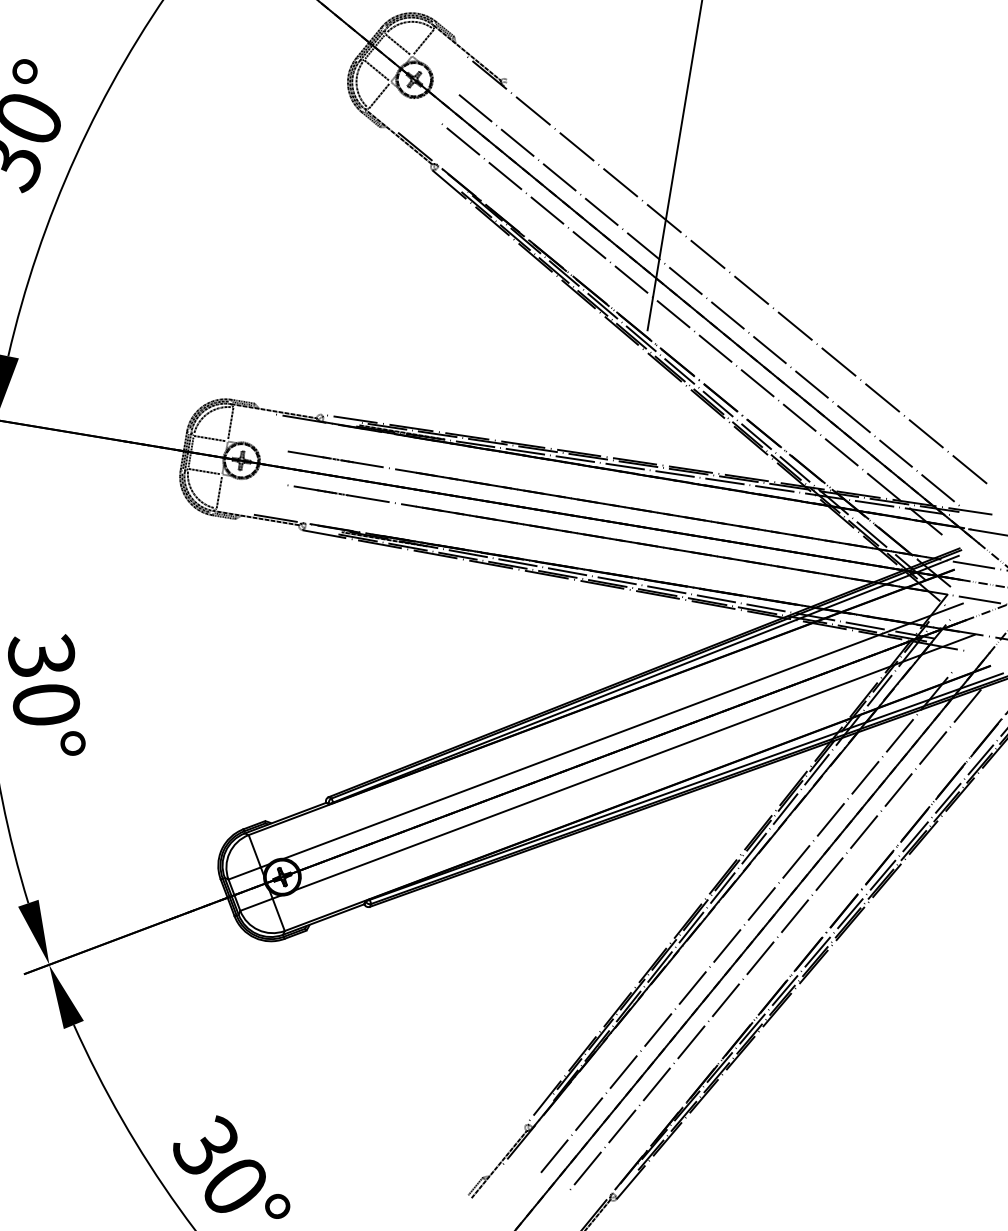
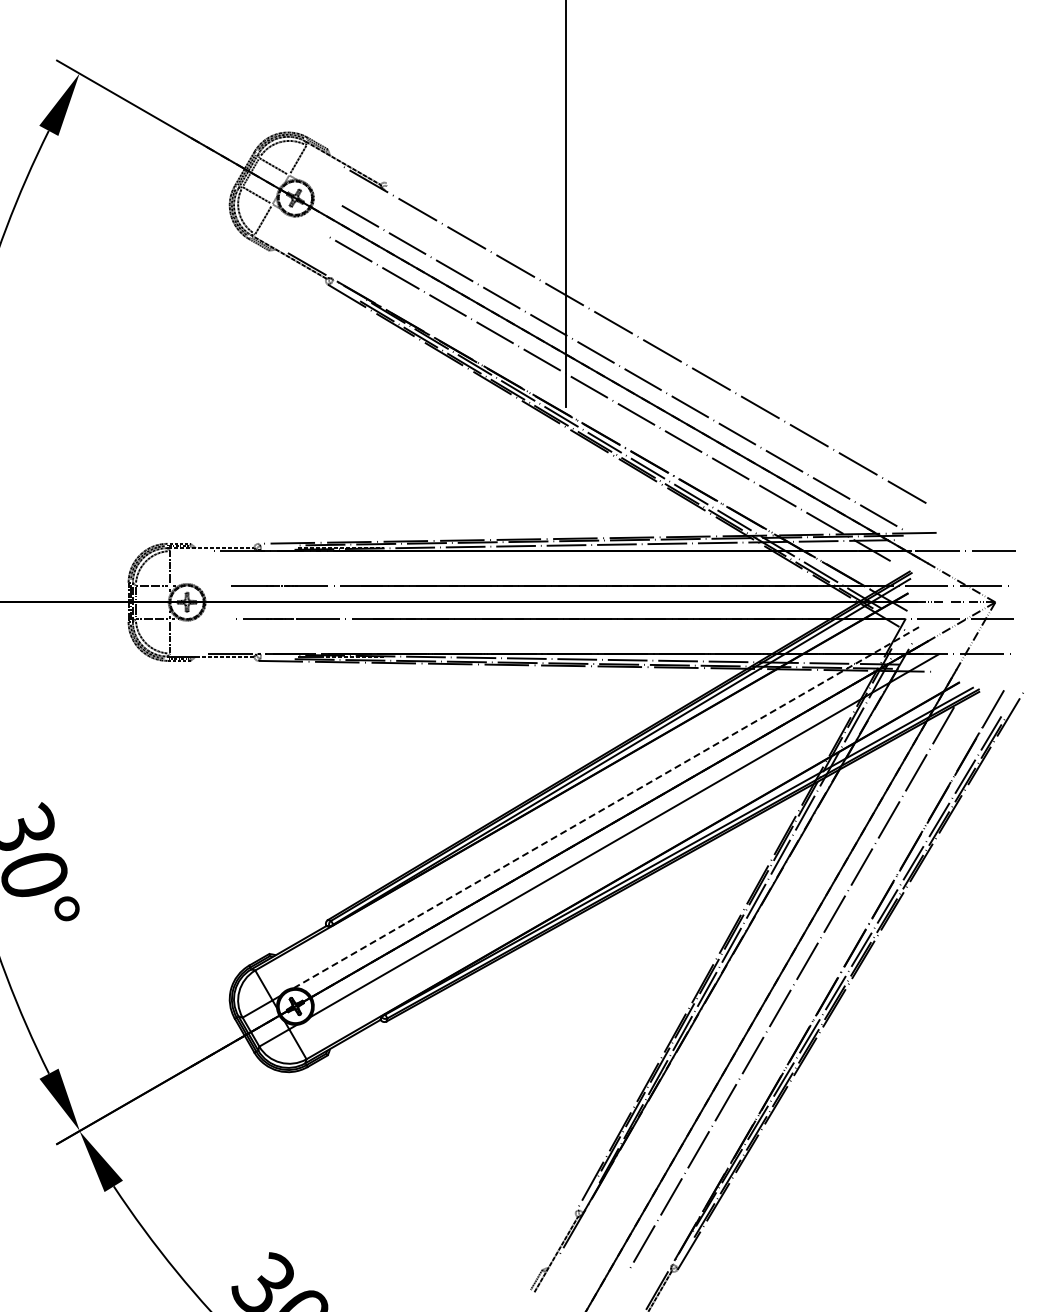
line: (622, 730) -> (607, 806), solid -> dashed
line: (747, 919) -> (761, 972), removed

